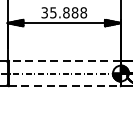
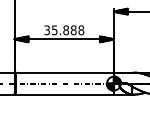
line: (64, 60) -> (64, 72), dashed -> solid
line: (65, 85) -> (65, 94), dashed -> solid

